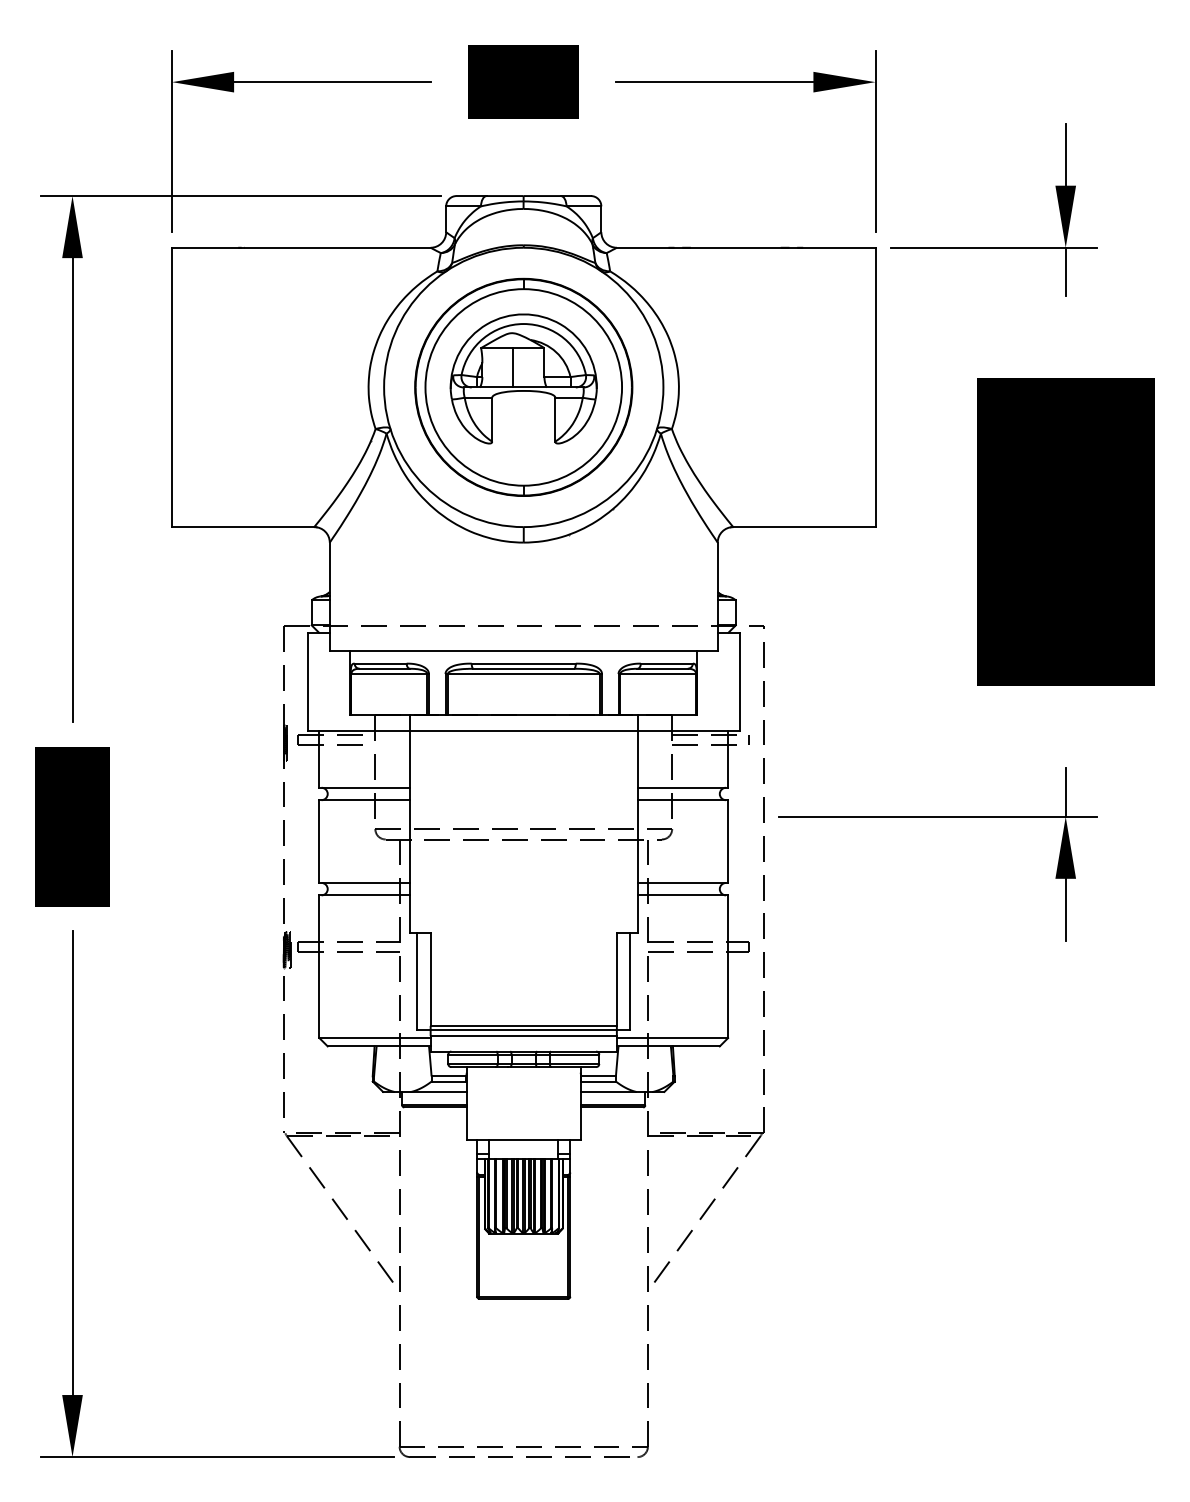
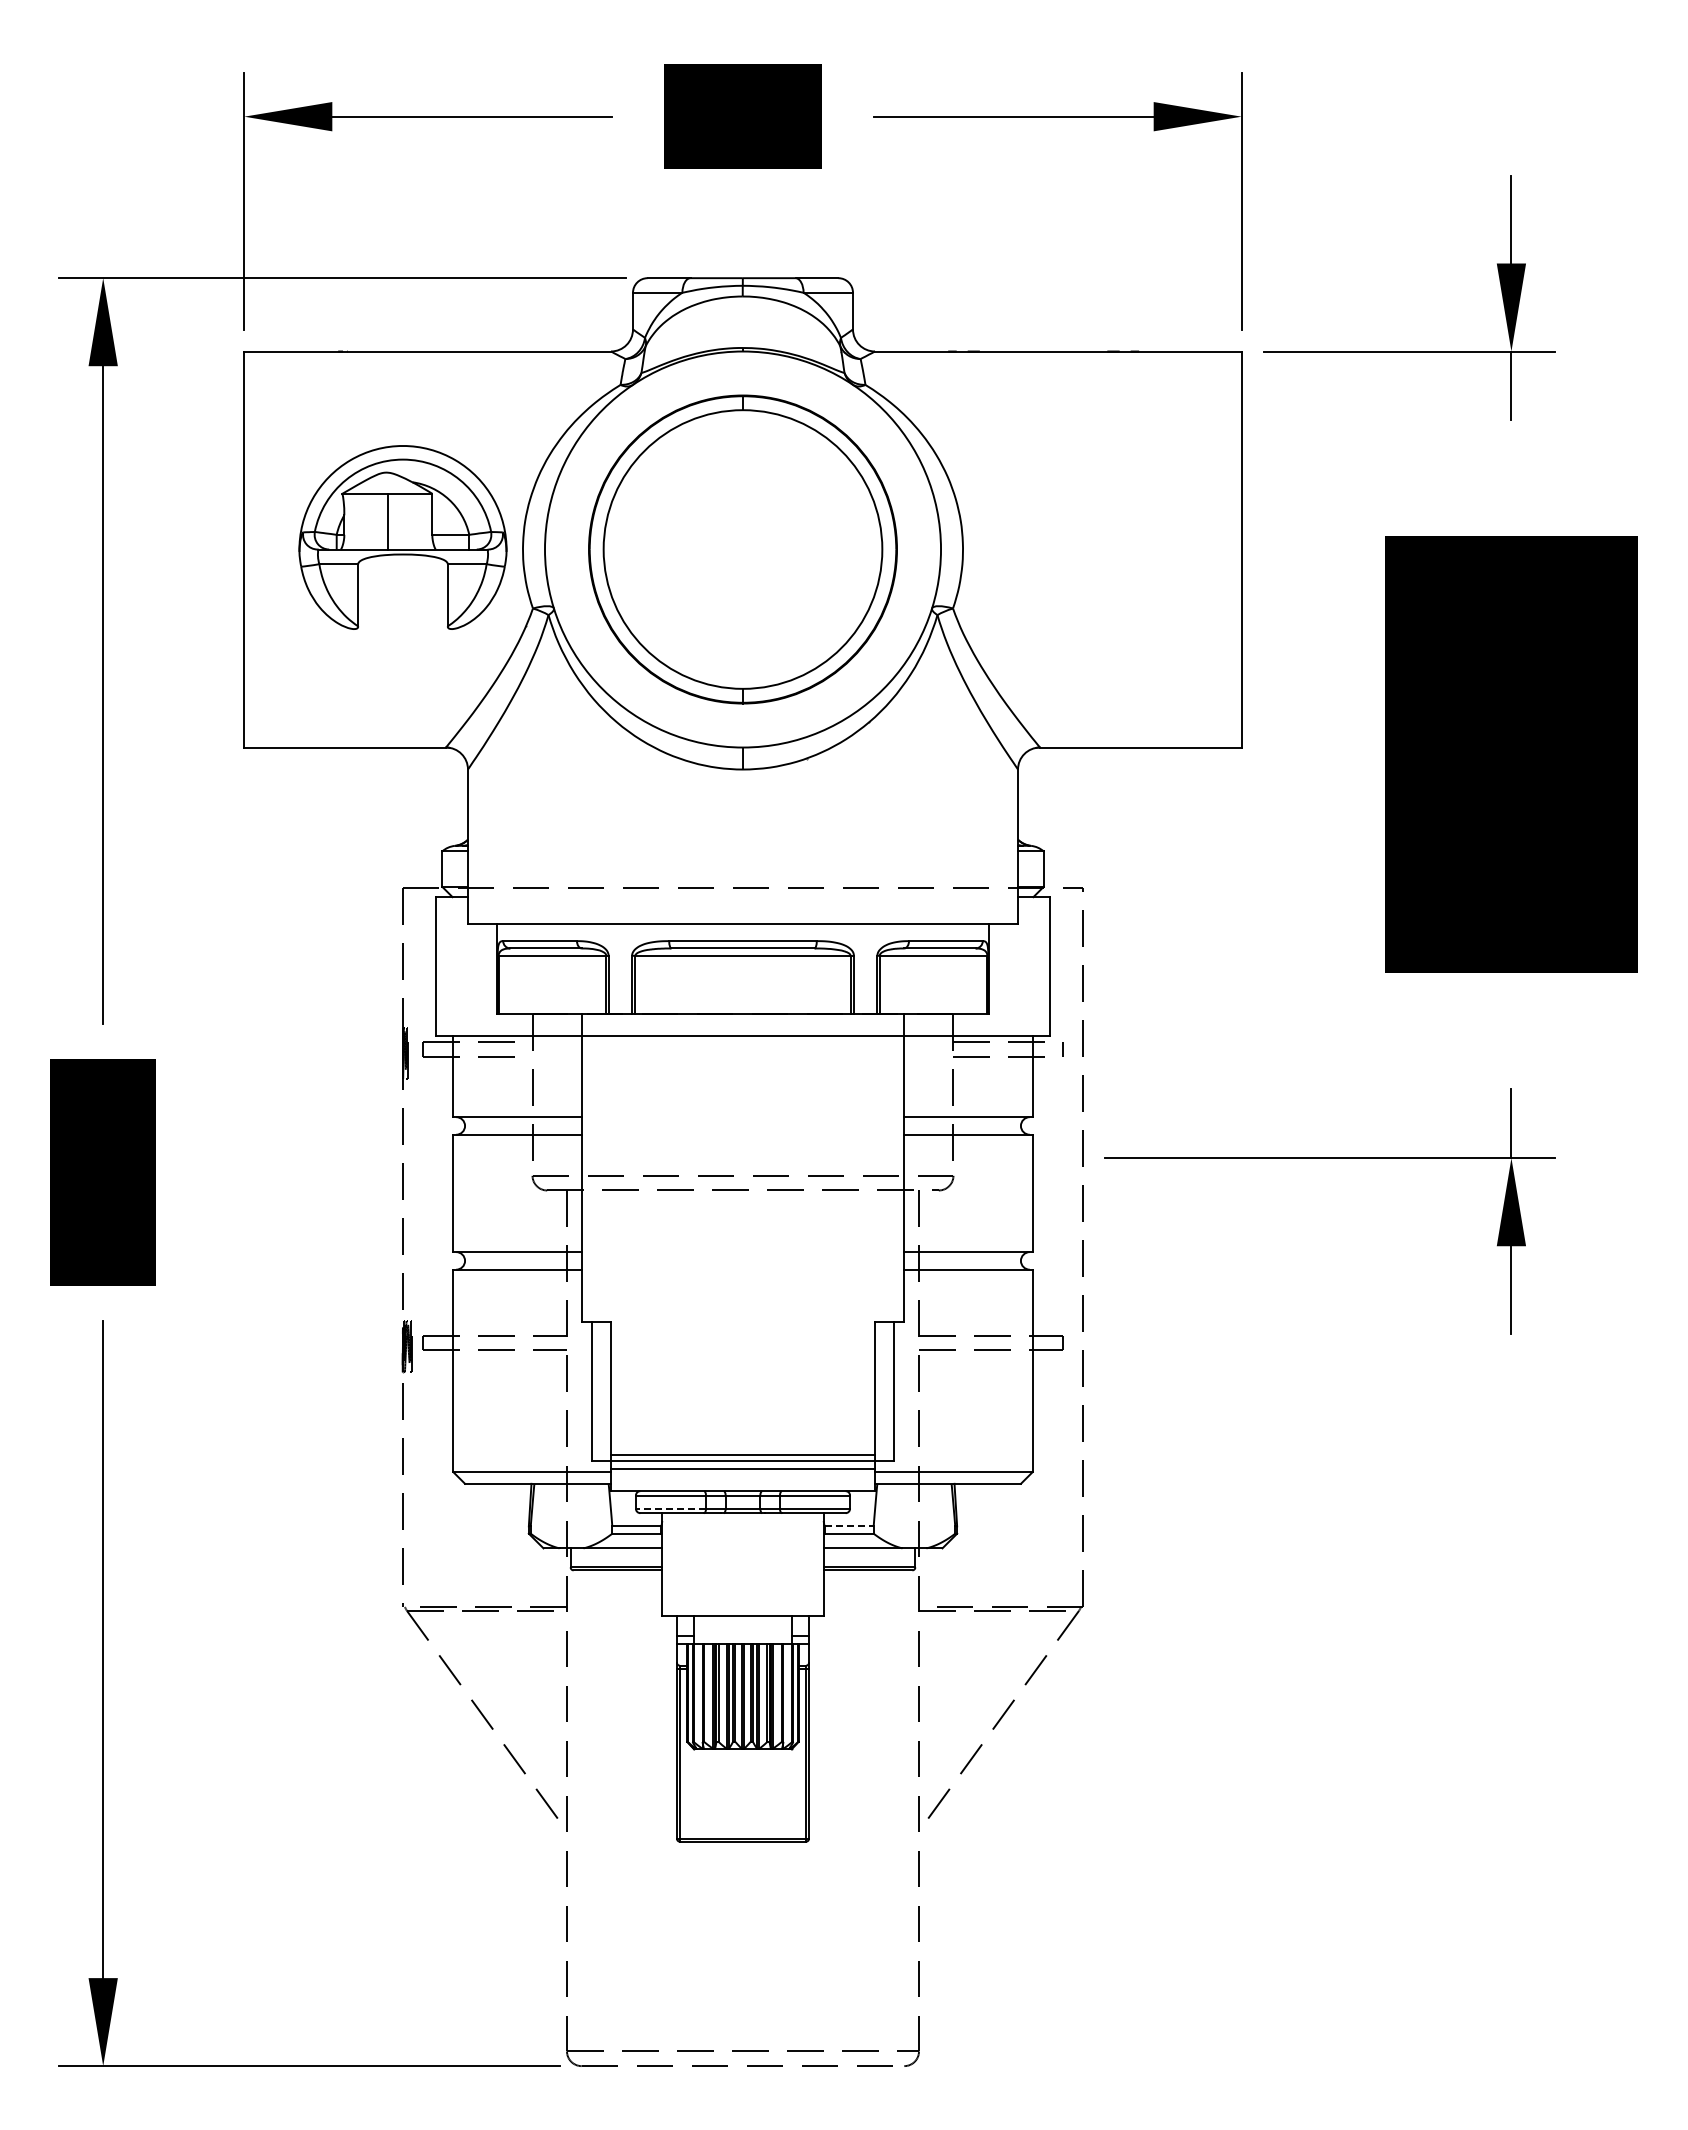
part: (523, 378) -> (402, 537), moved
line: (472, 1063) -> (670, 1508), solid -> dashed
line: (598, 1076) -> (849, 1526), solid -> dashed

